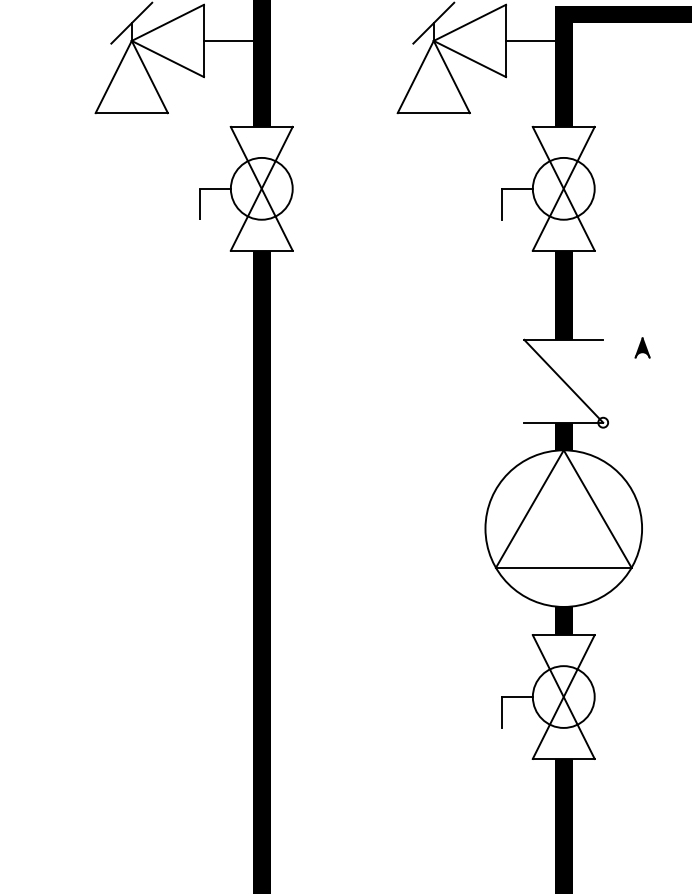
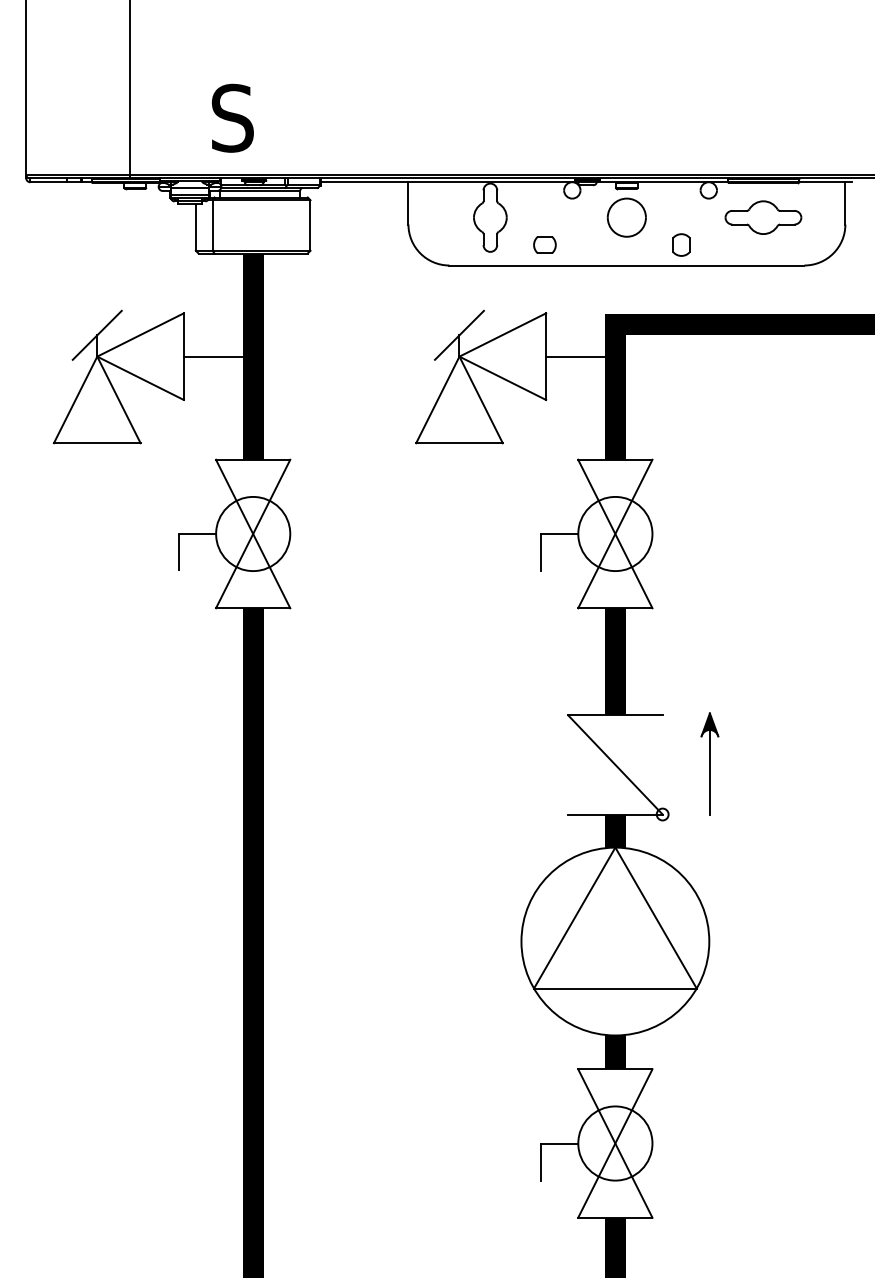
line: (642, 386) -> (709, 771), added

